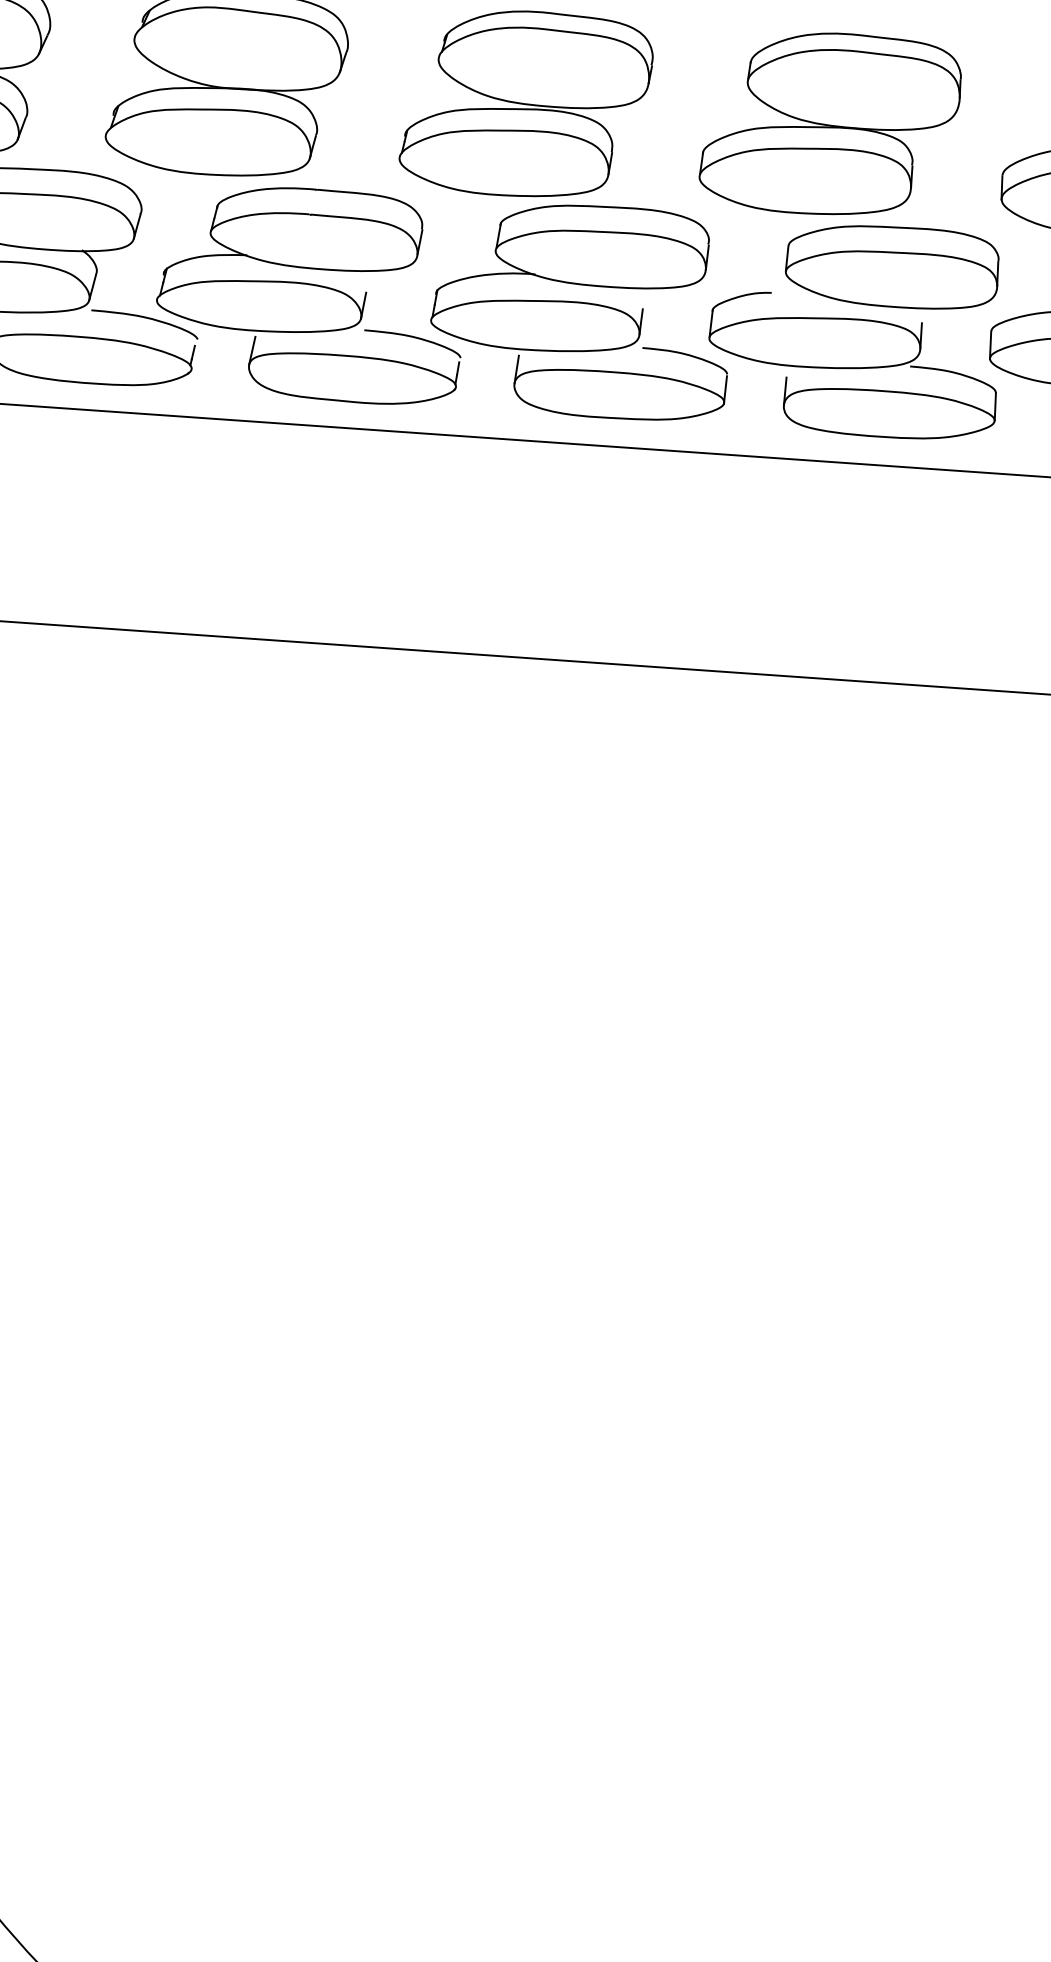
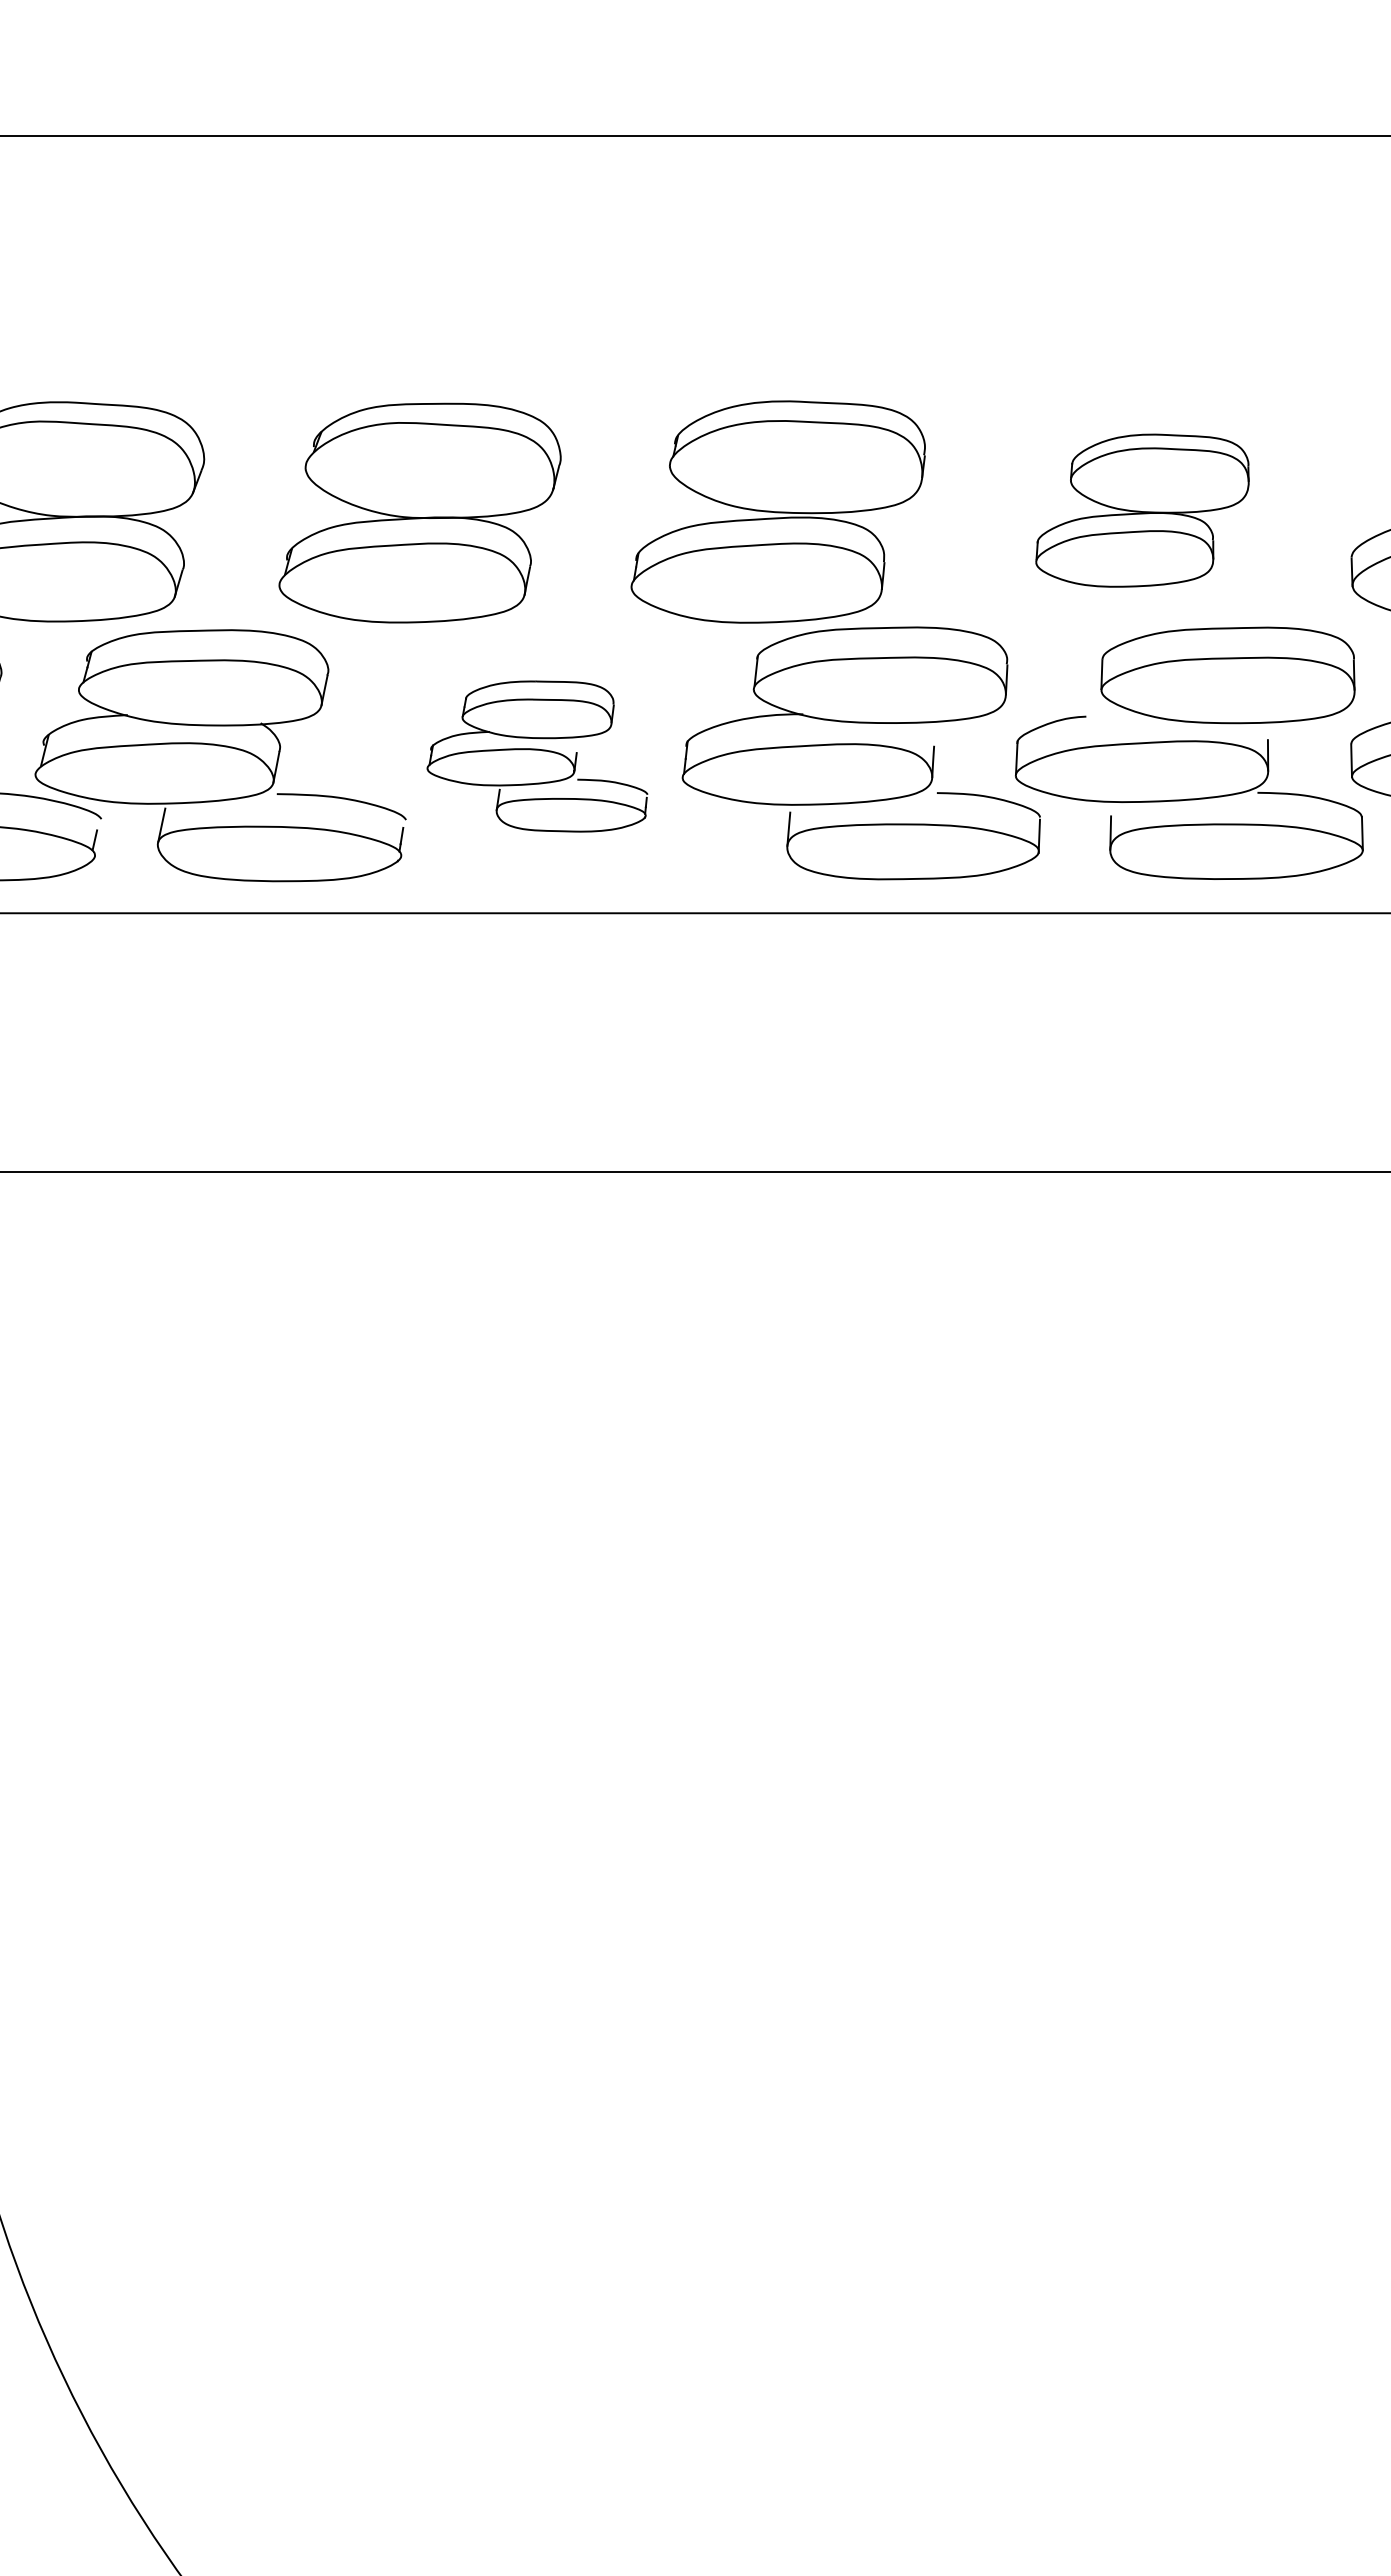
part: (830, 124) -> (1142, 510), size x0.7
part: (311, 294) -> (537, 756), size x0.6

